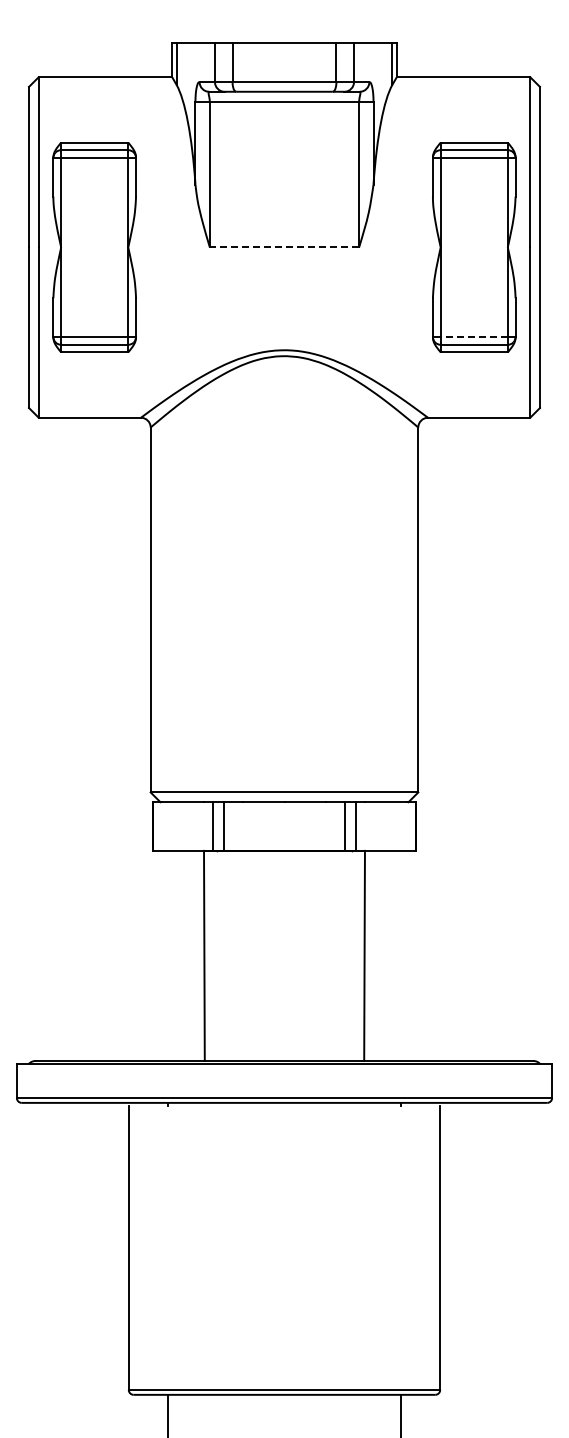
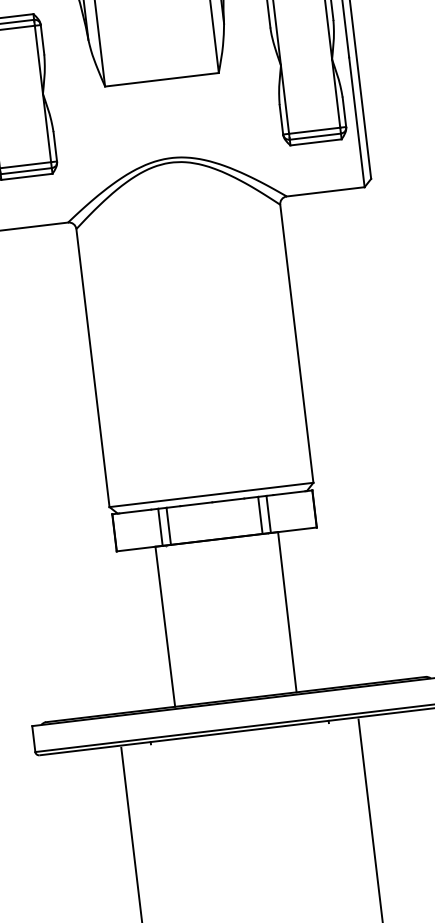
line: (284, 247) -> (161, 79), dashed -> solid
line: (474, 337) -> (314, 131), dashed -> solid

